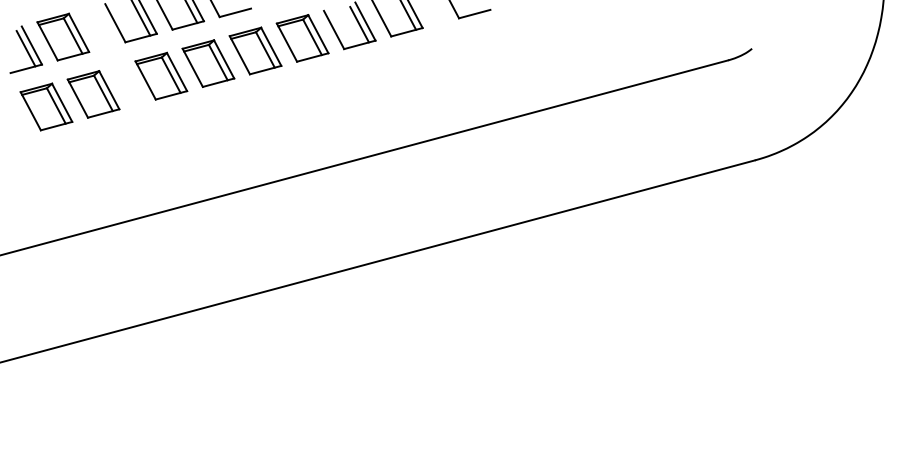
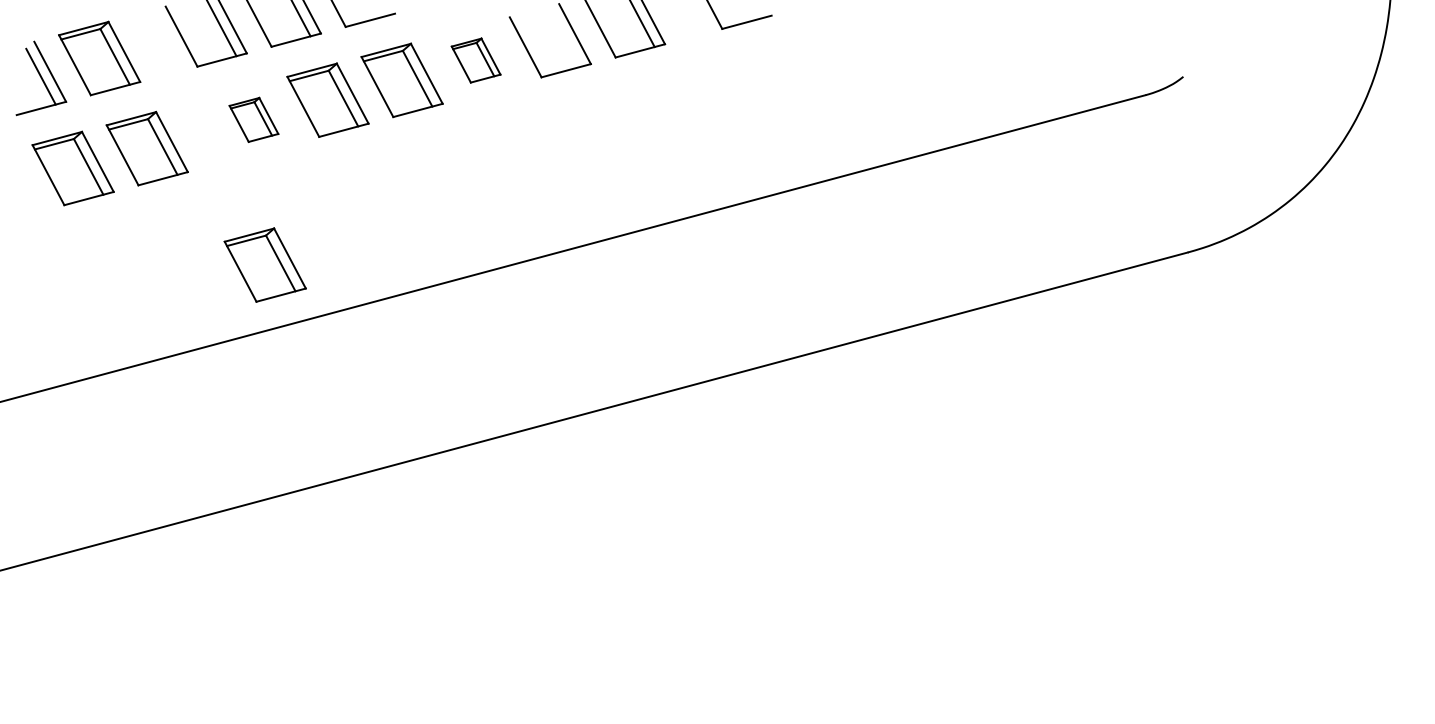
line: (359, 24) -> (565, 38), removed
part: (302, 38) -> (475, 60), size x0.6
part: (161, 75) -> (254, 118), size x0.6
part: (168, 168) -> (265, 265), added

